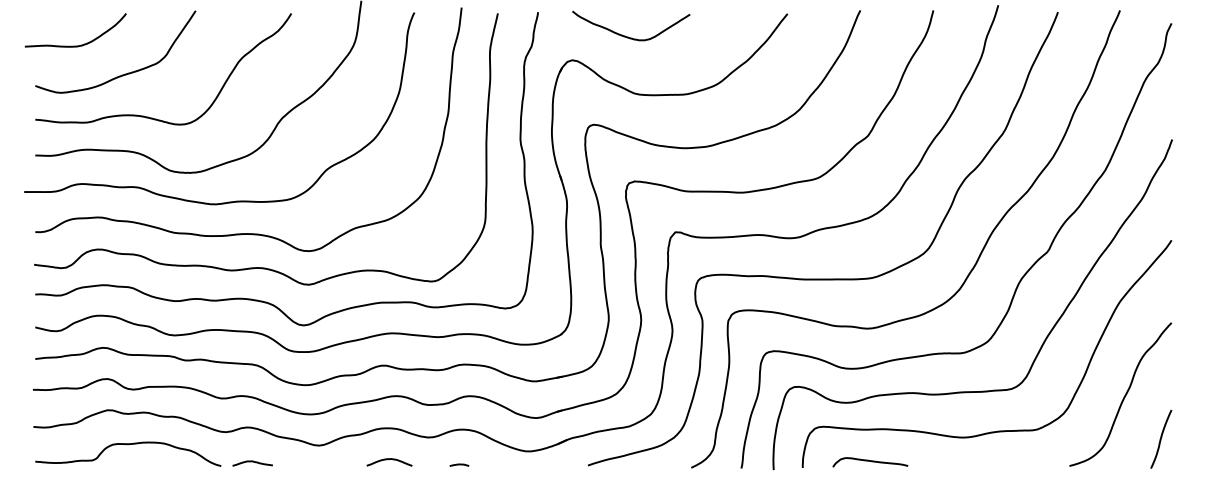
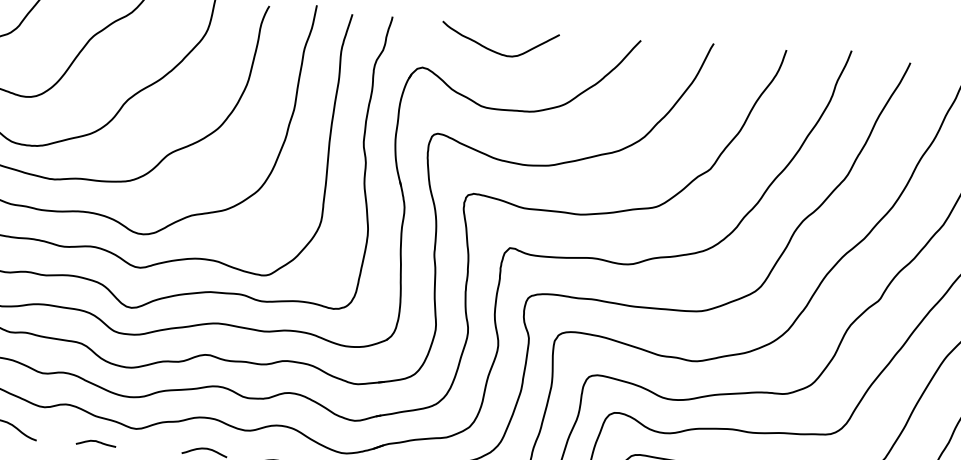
curve: (628, 36) -> (496, 51), moved
curve: (252, 462) -> (96, 442), moved

